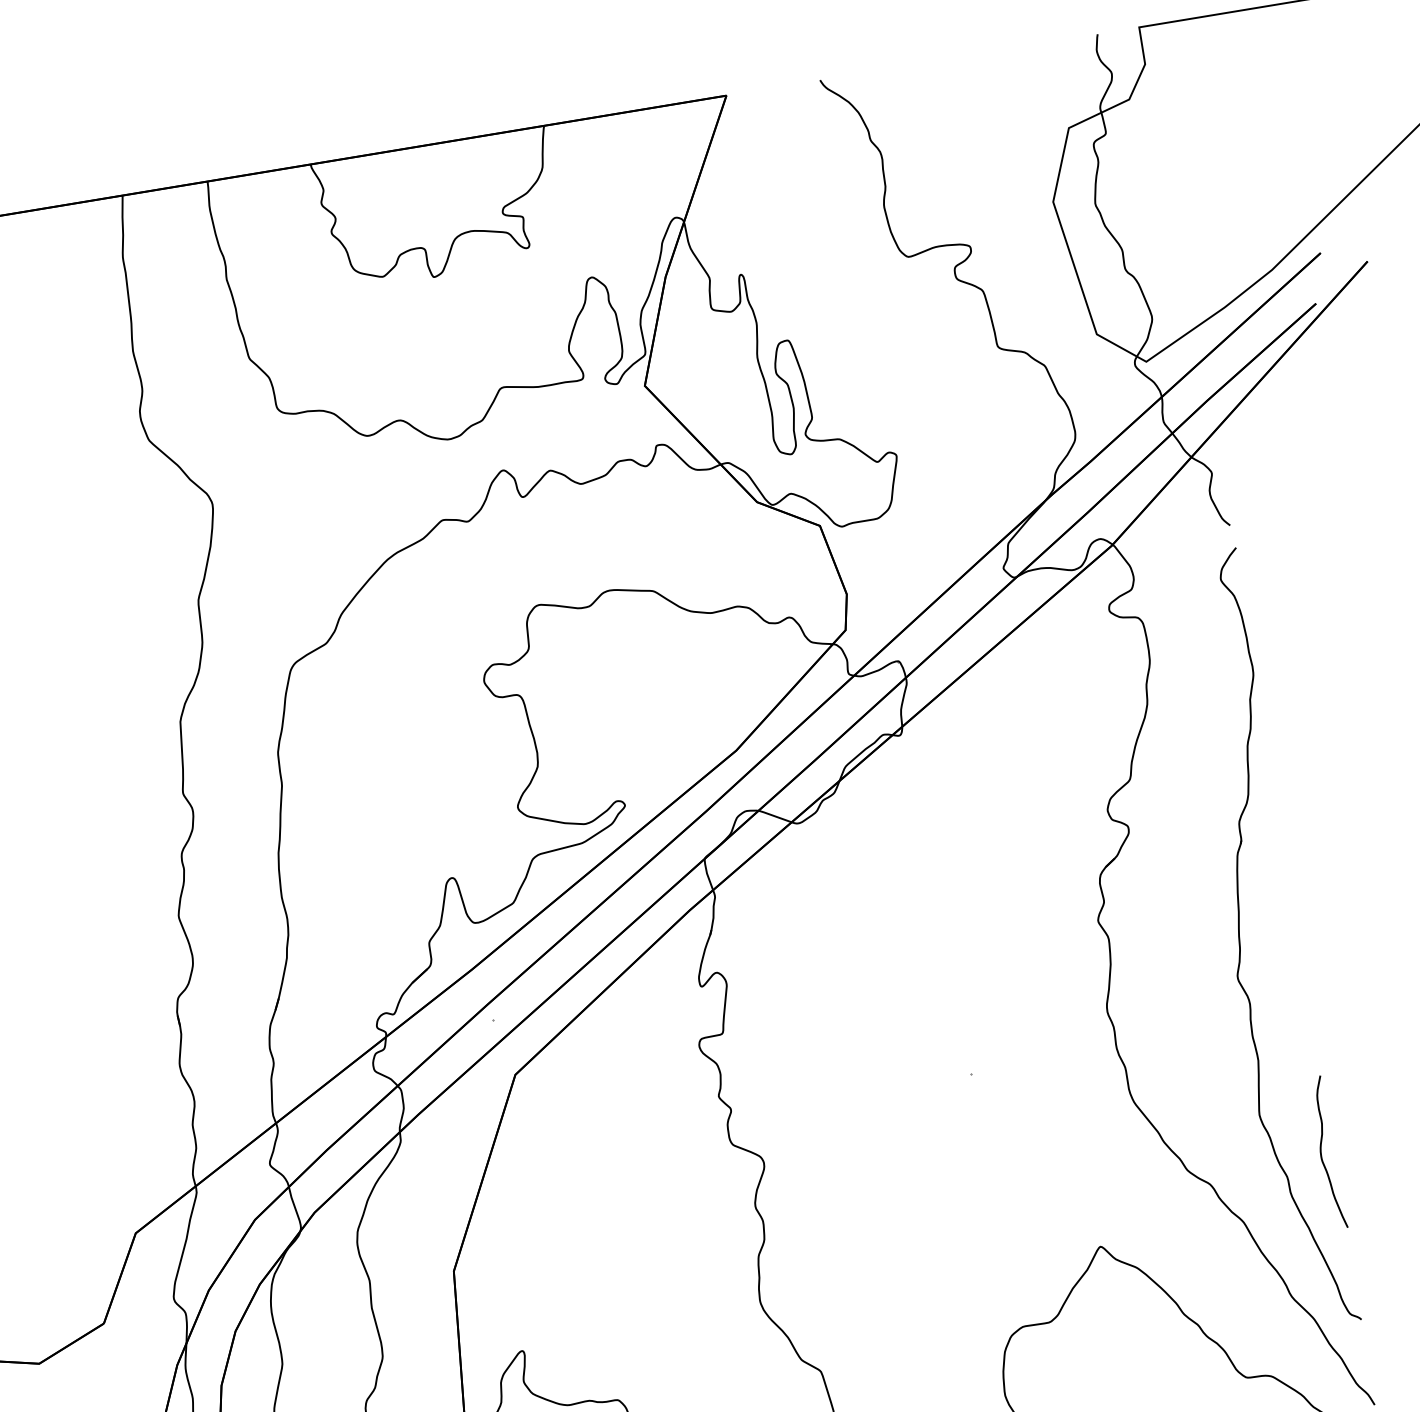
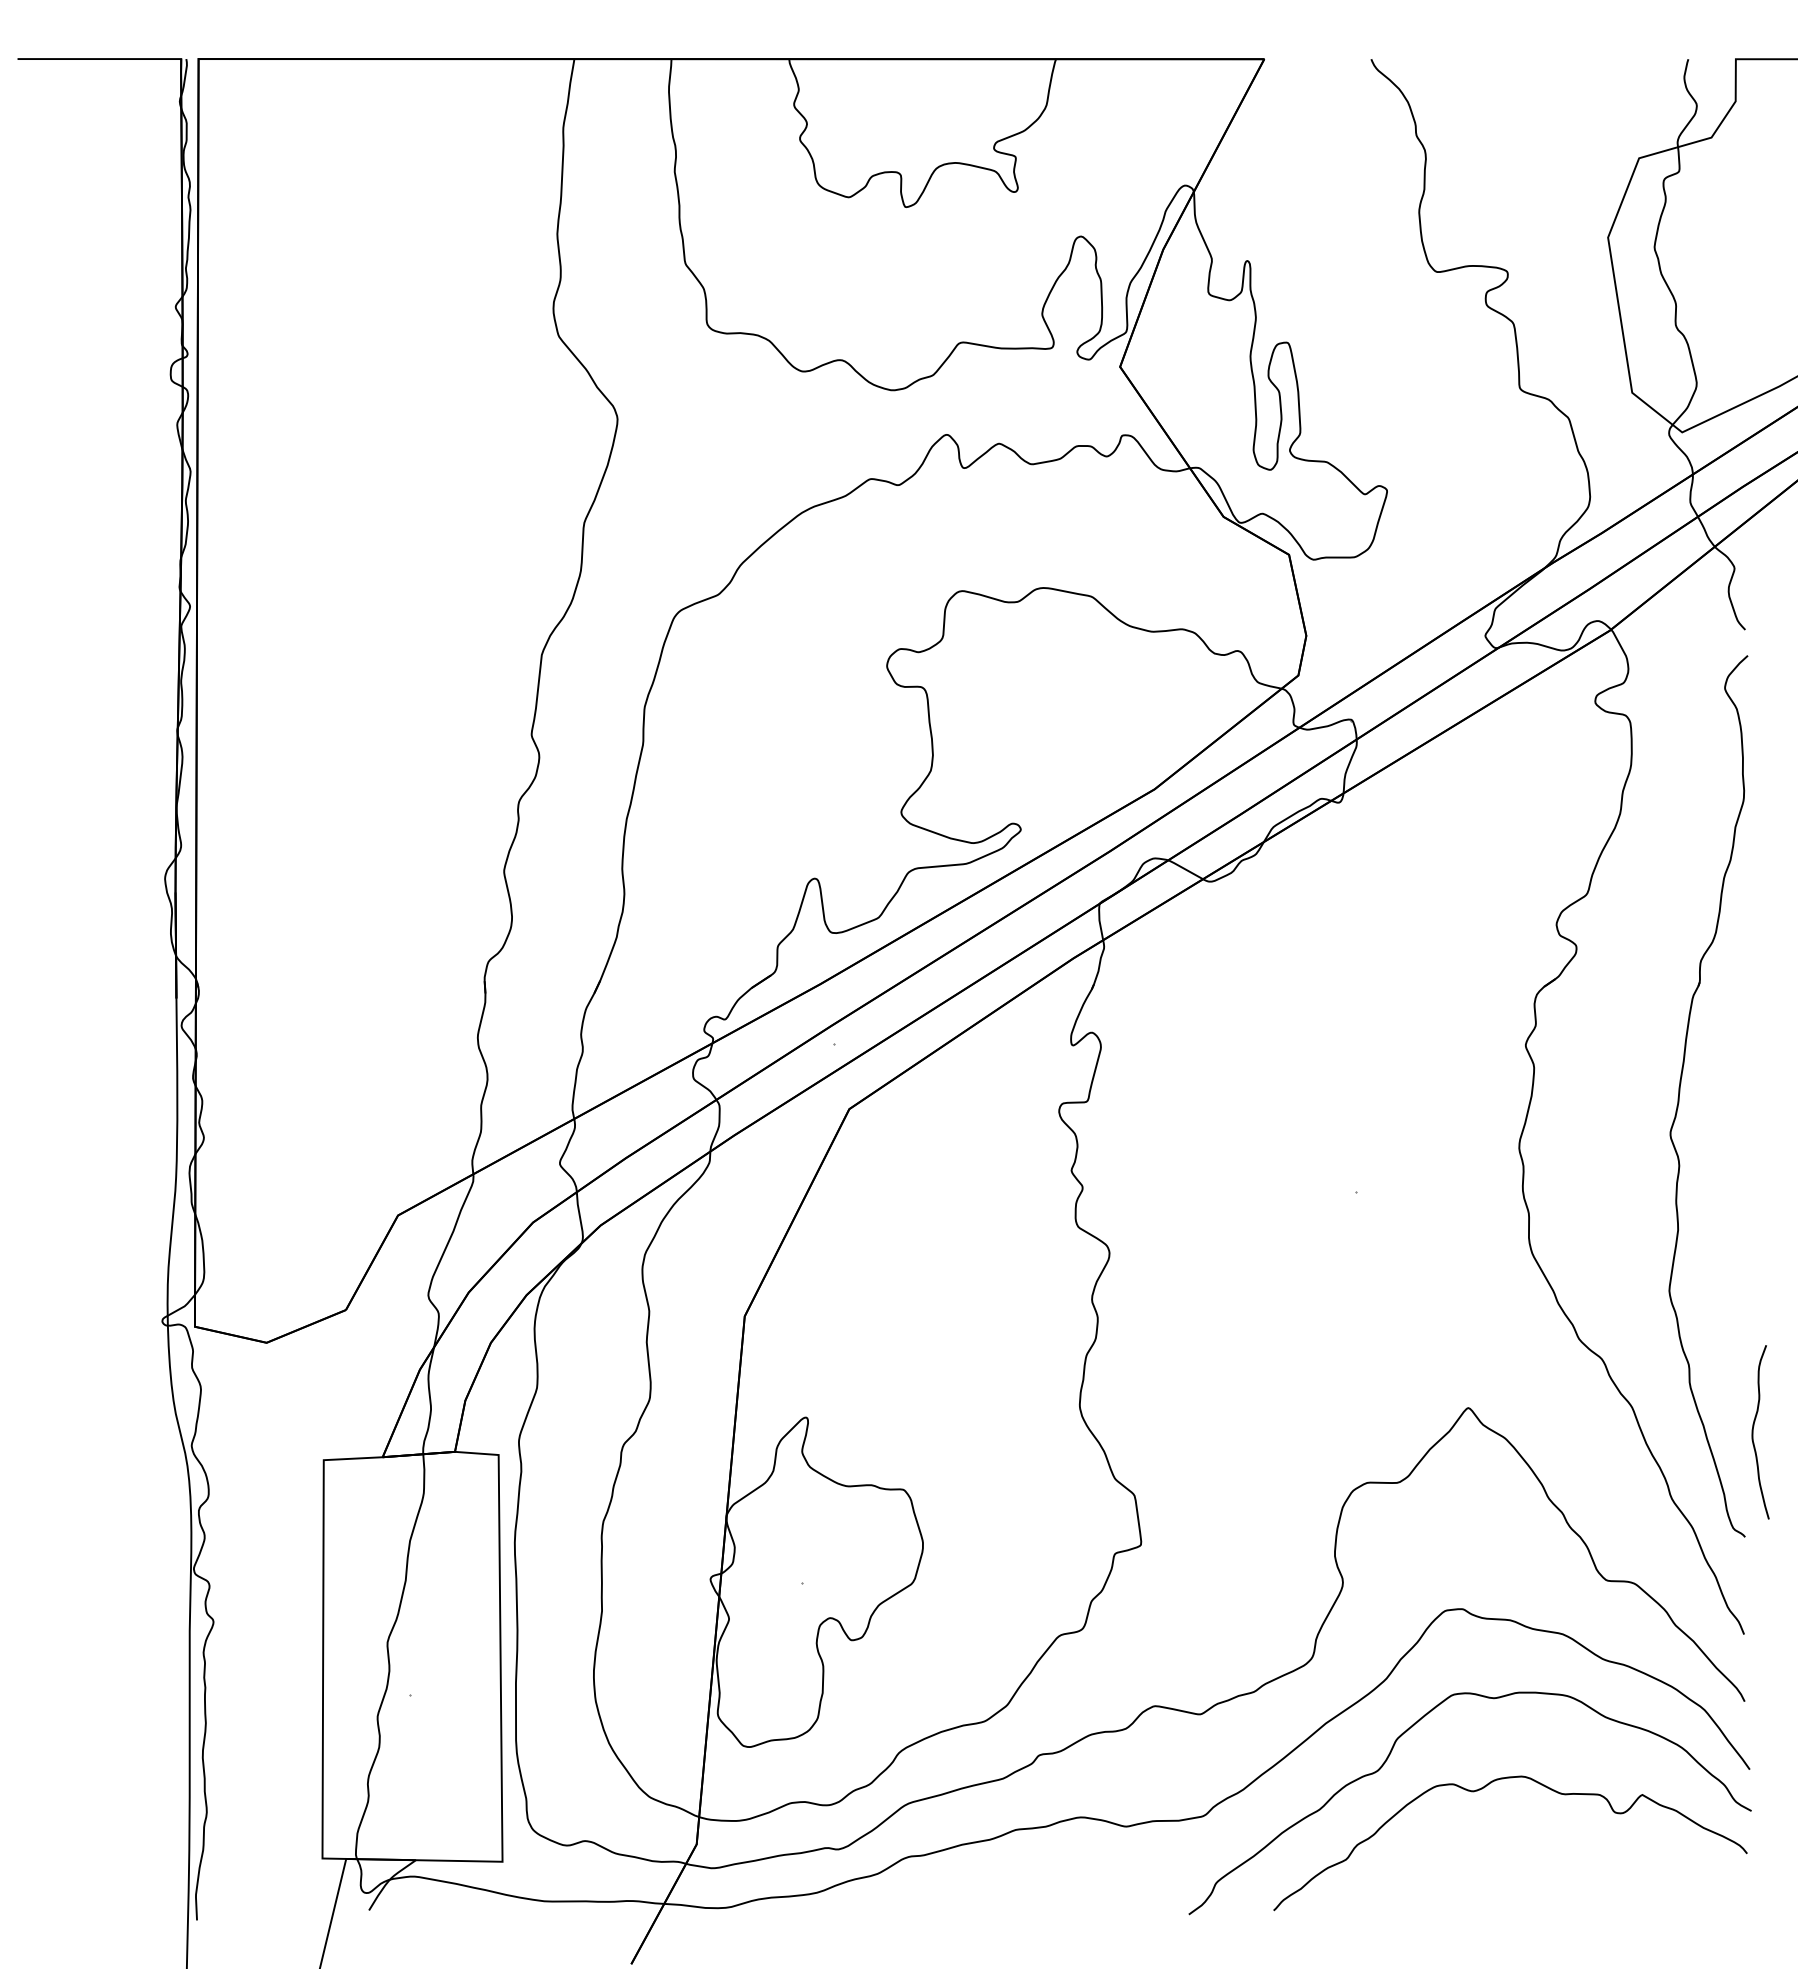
curve: (1321, 1153) -> (1753, 1432), moved

